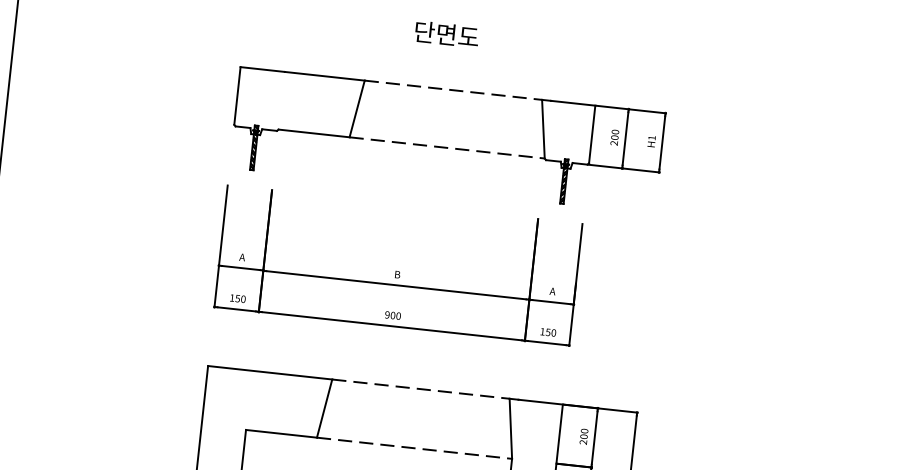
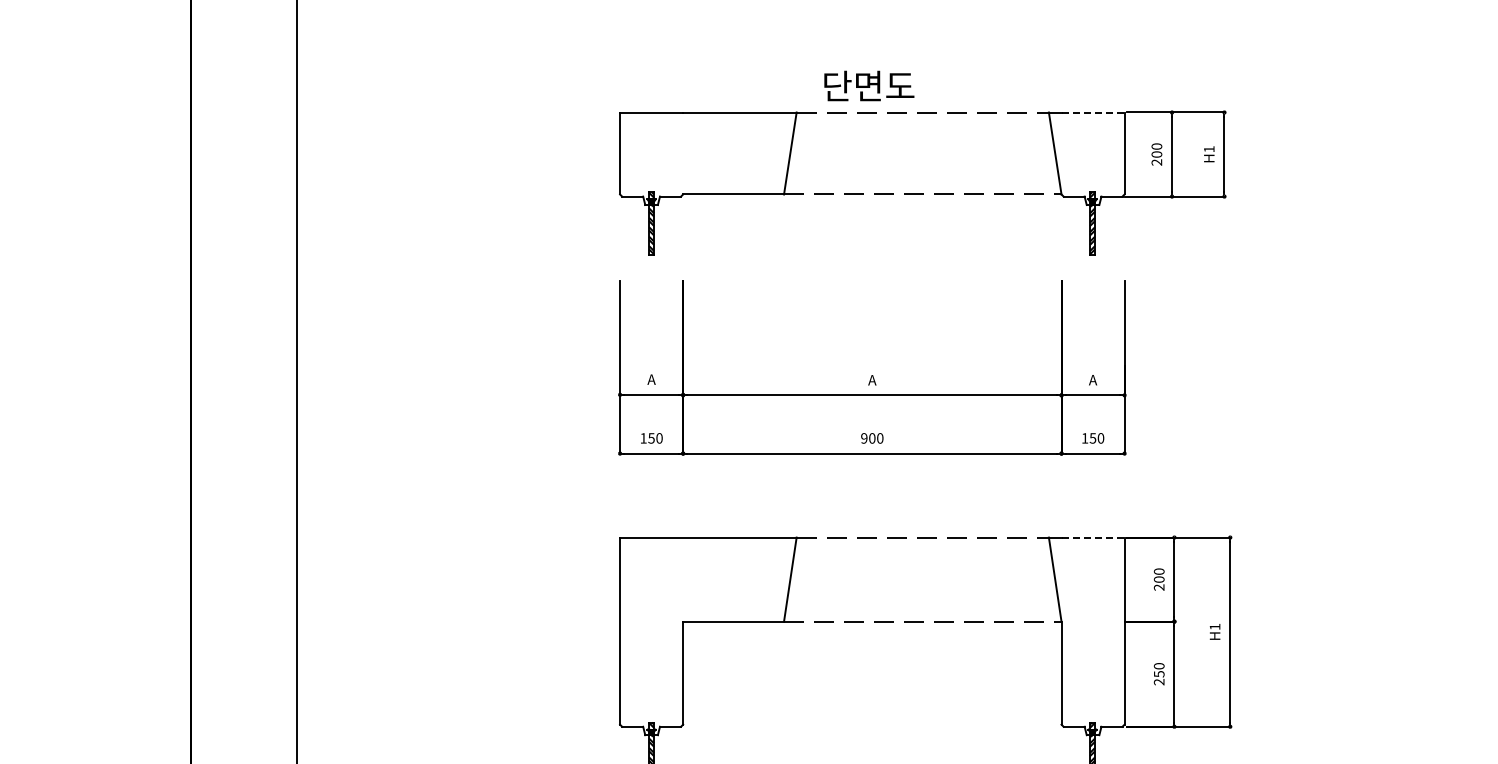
text: (447, 34) -> (869, 85), moved
line: (573, 103) -> (1093, 112), solid -> dashed
text: (397, 274) -> (872, 380), B -> A
line: (541, 402) -> (1093, 537), solid -> dashed

